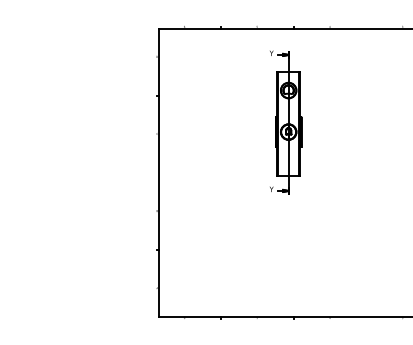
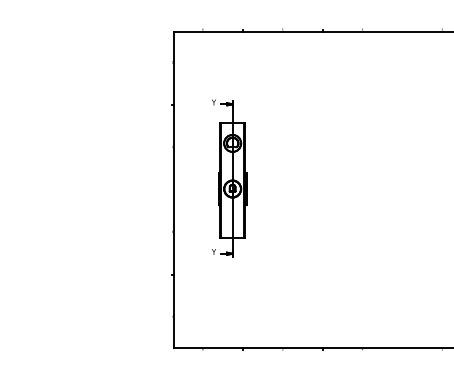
part: (286, 122) -> (230, 178), moved

